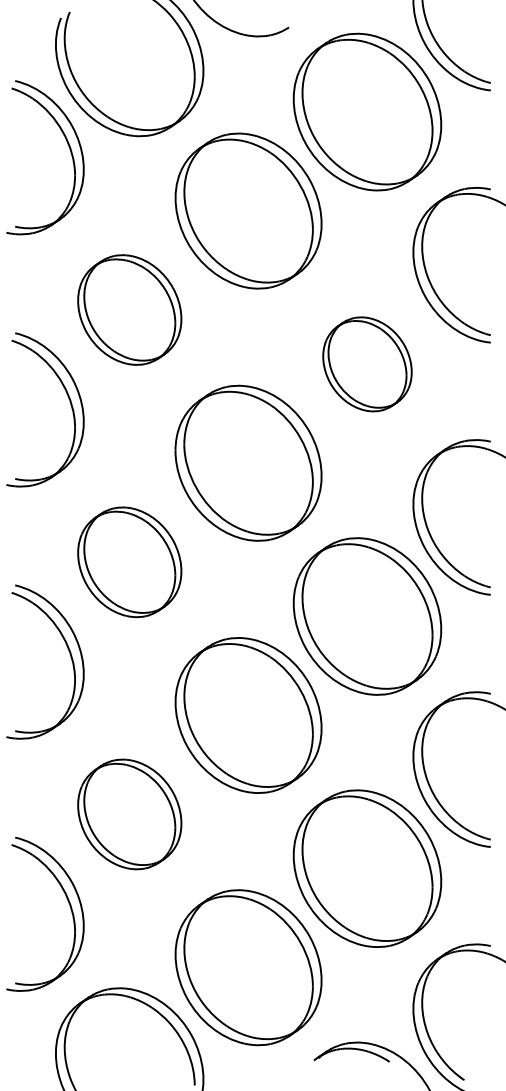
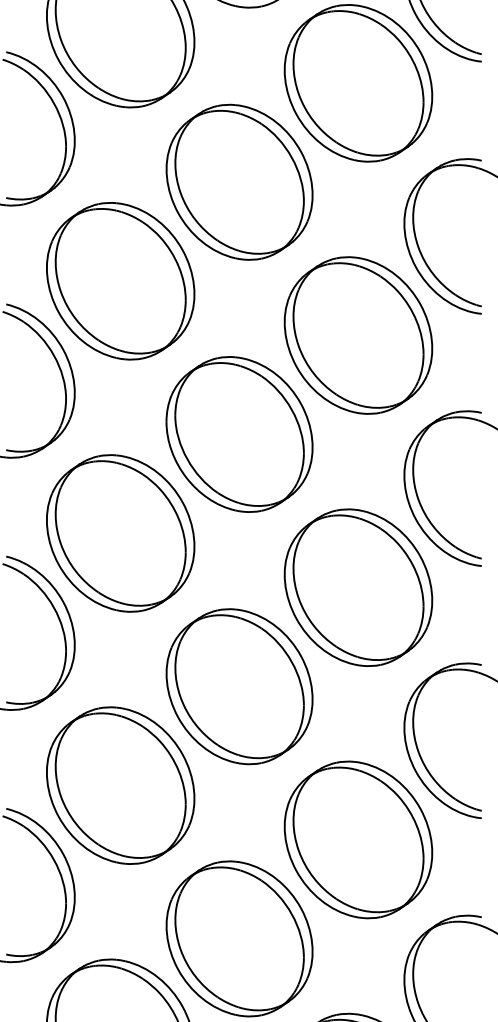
part: (129, 309) -> (120, 280), size x1.43
part: (367, 364) -> (358, 335), size x1.67
part: (129, 562) -> (120, 533), size x1.43
part: (129, 814) -> (120, 785), size x1.43

